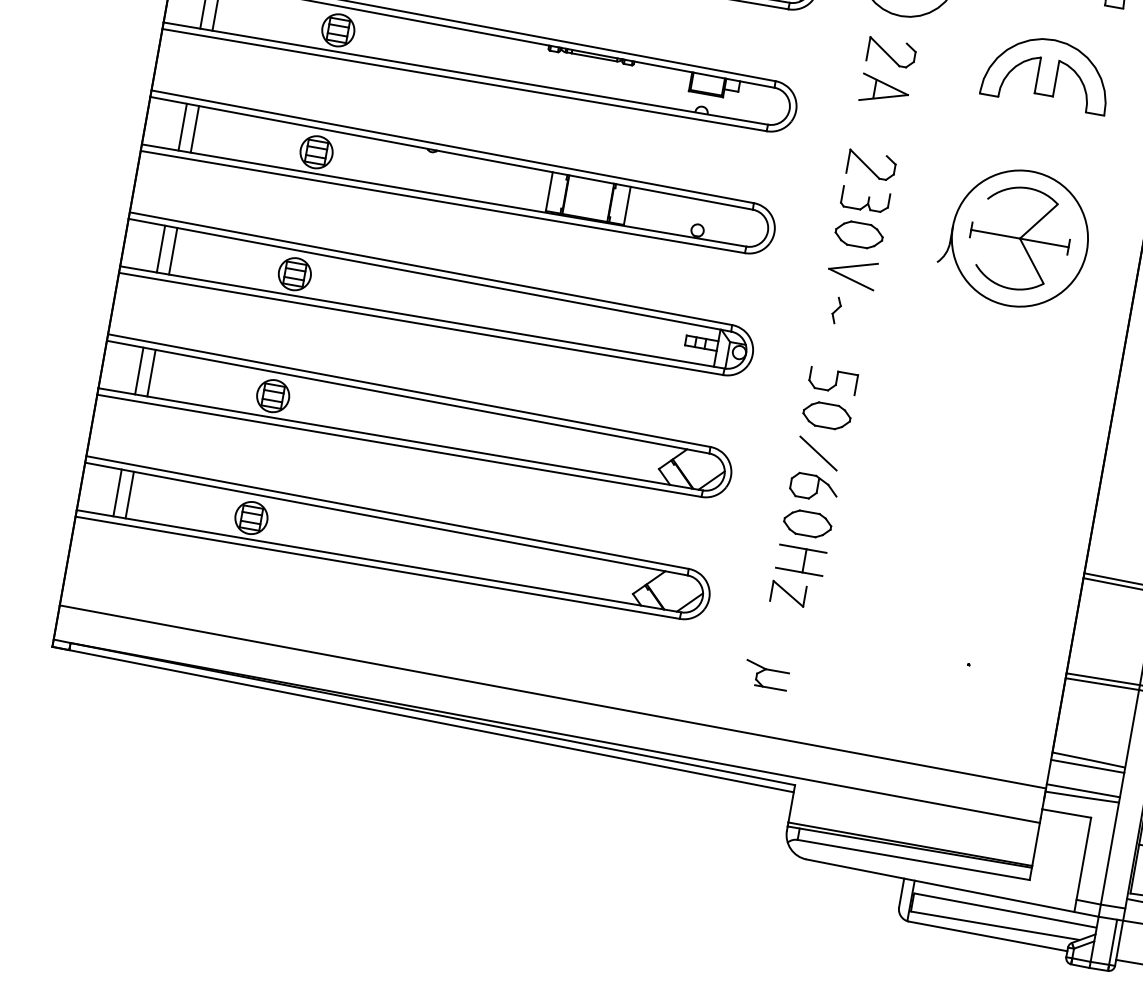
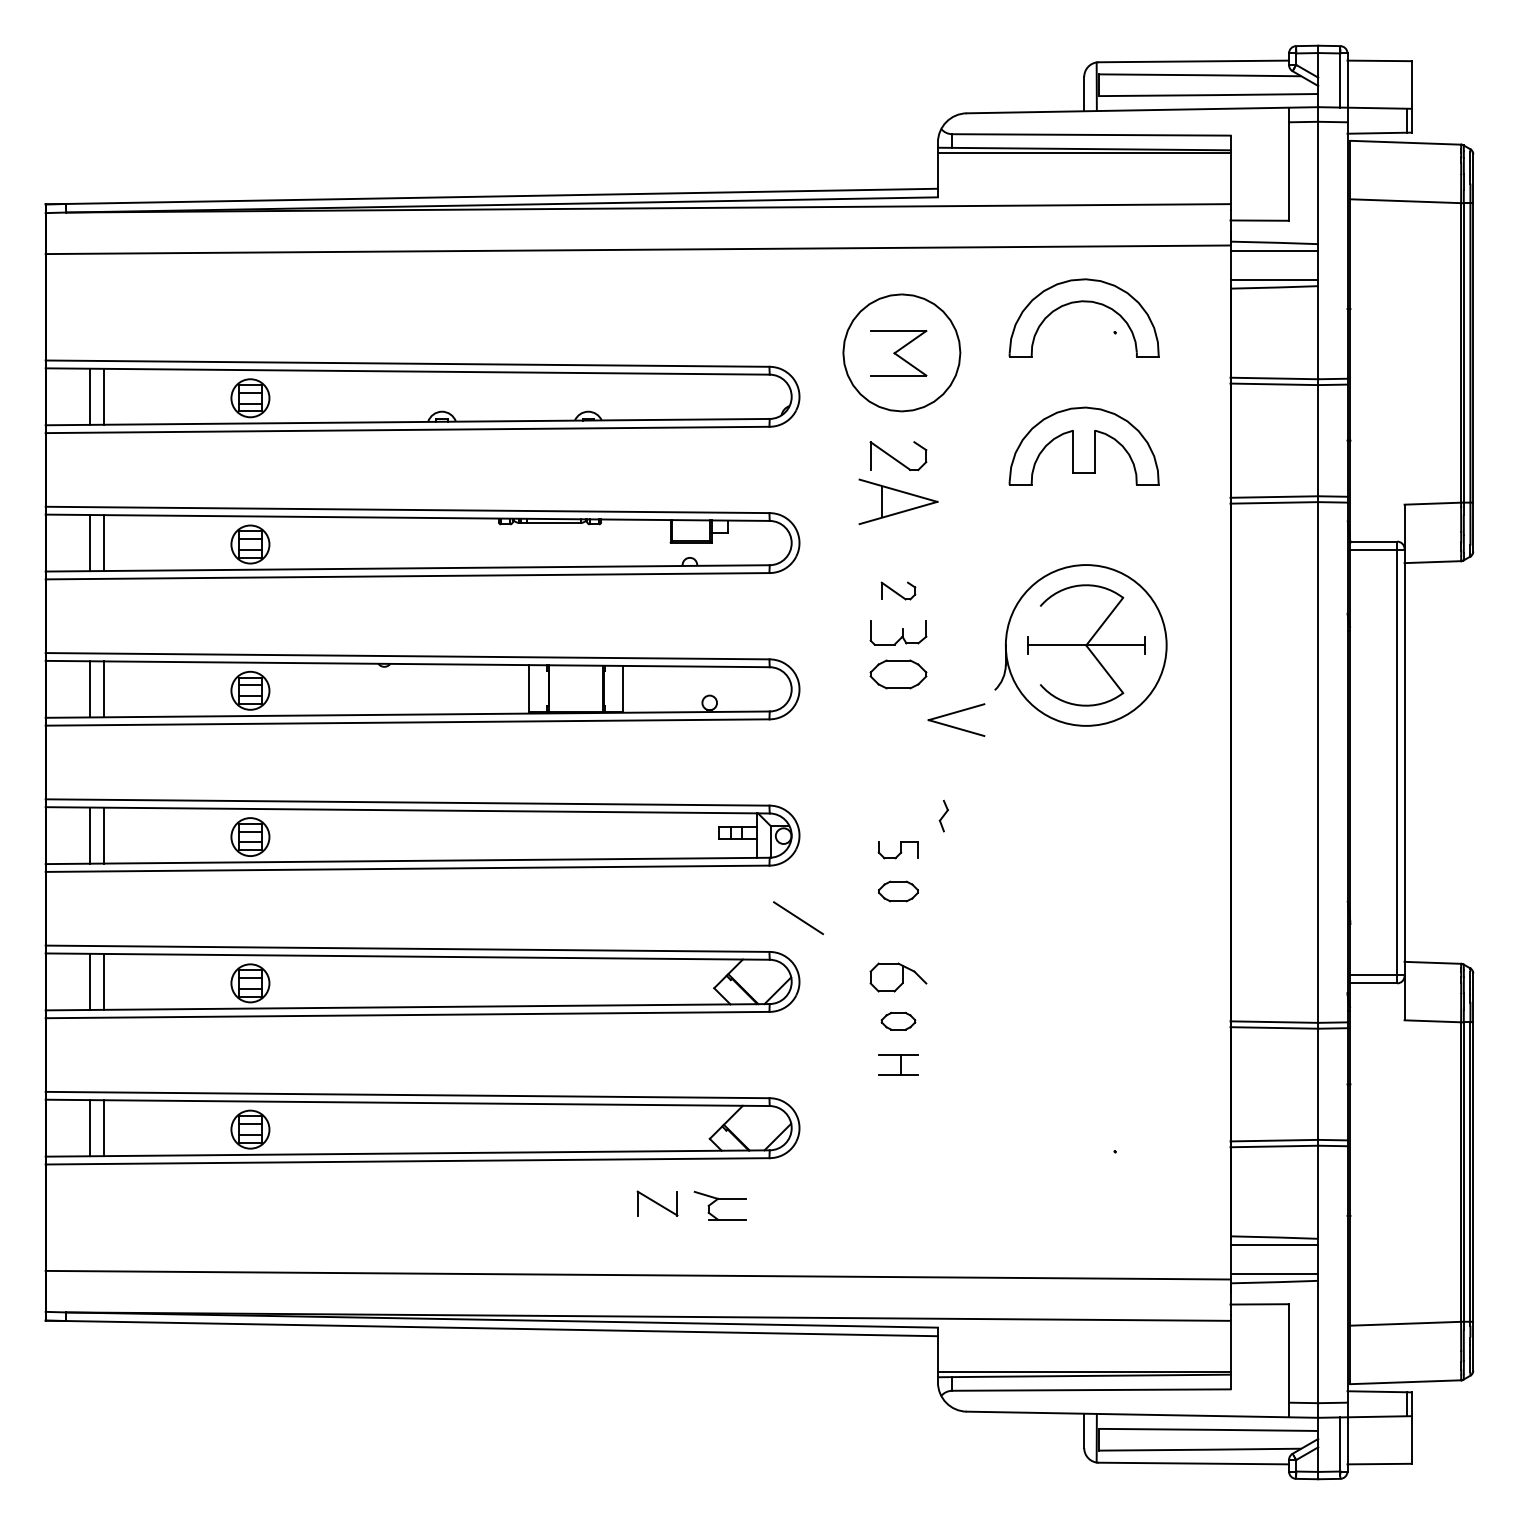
part: (884, 90) -> (898, 501), size x1.4
part: (871, 164) -> (898, 590), size x0.6
part: (852, 272) -> (956, 719), moved
part: (836, 309) -> (943, 815), moved
part: (832, 380) -> (897, 849), size x0.7
part: (826, 415) -> (898, 891), size x0.7
line: (818, 453) -> (798, 918), moved
part: (807, 524) -> (898, 1021), size x0.6
part: (801, 559) -> (898, 1064), size x0.7
part: (788, 593) -> (657, 1203), moved
part: (766, 674) -> (719, 1205), moved

